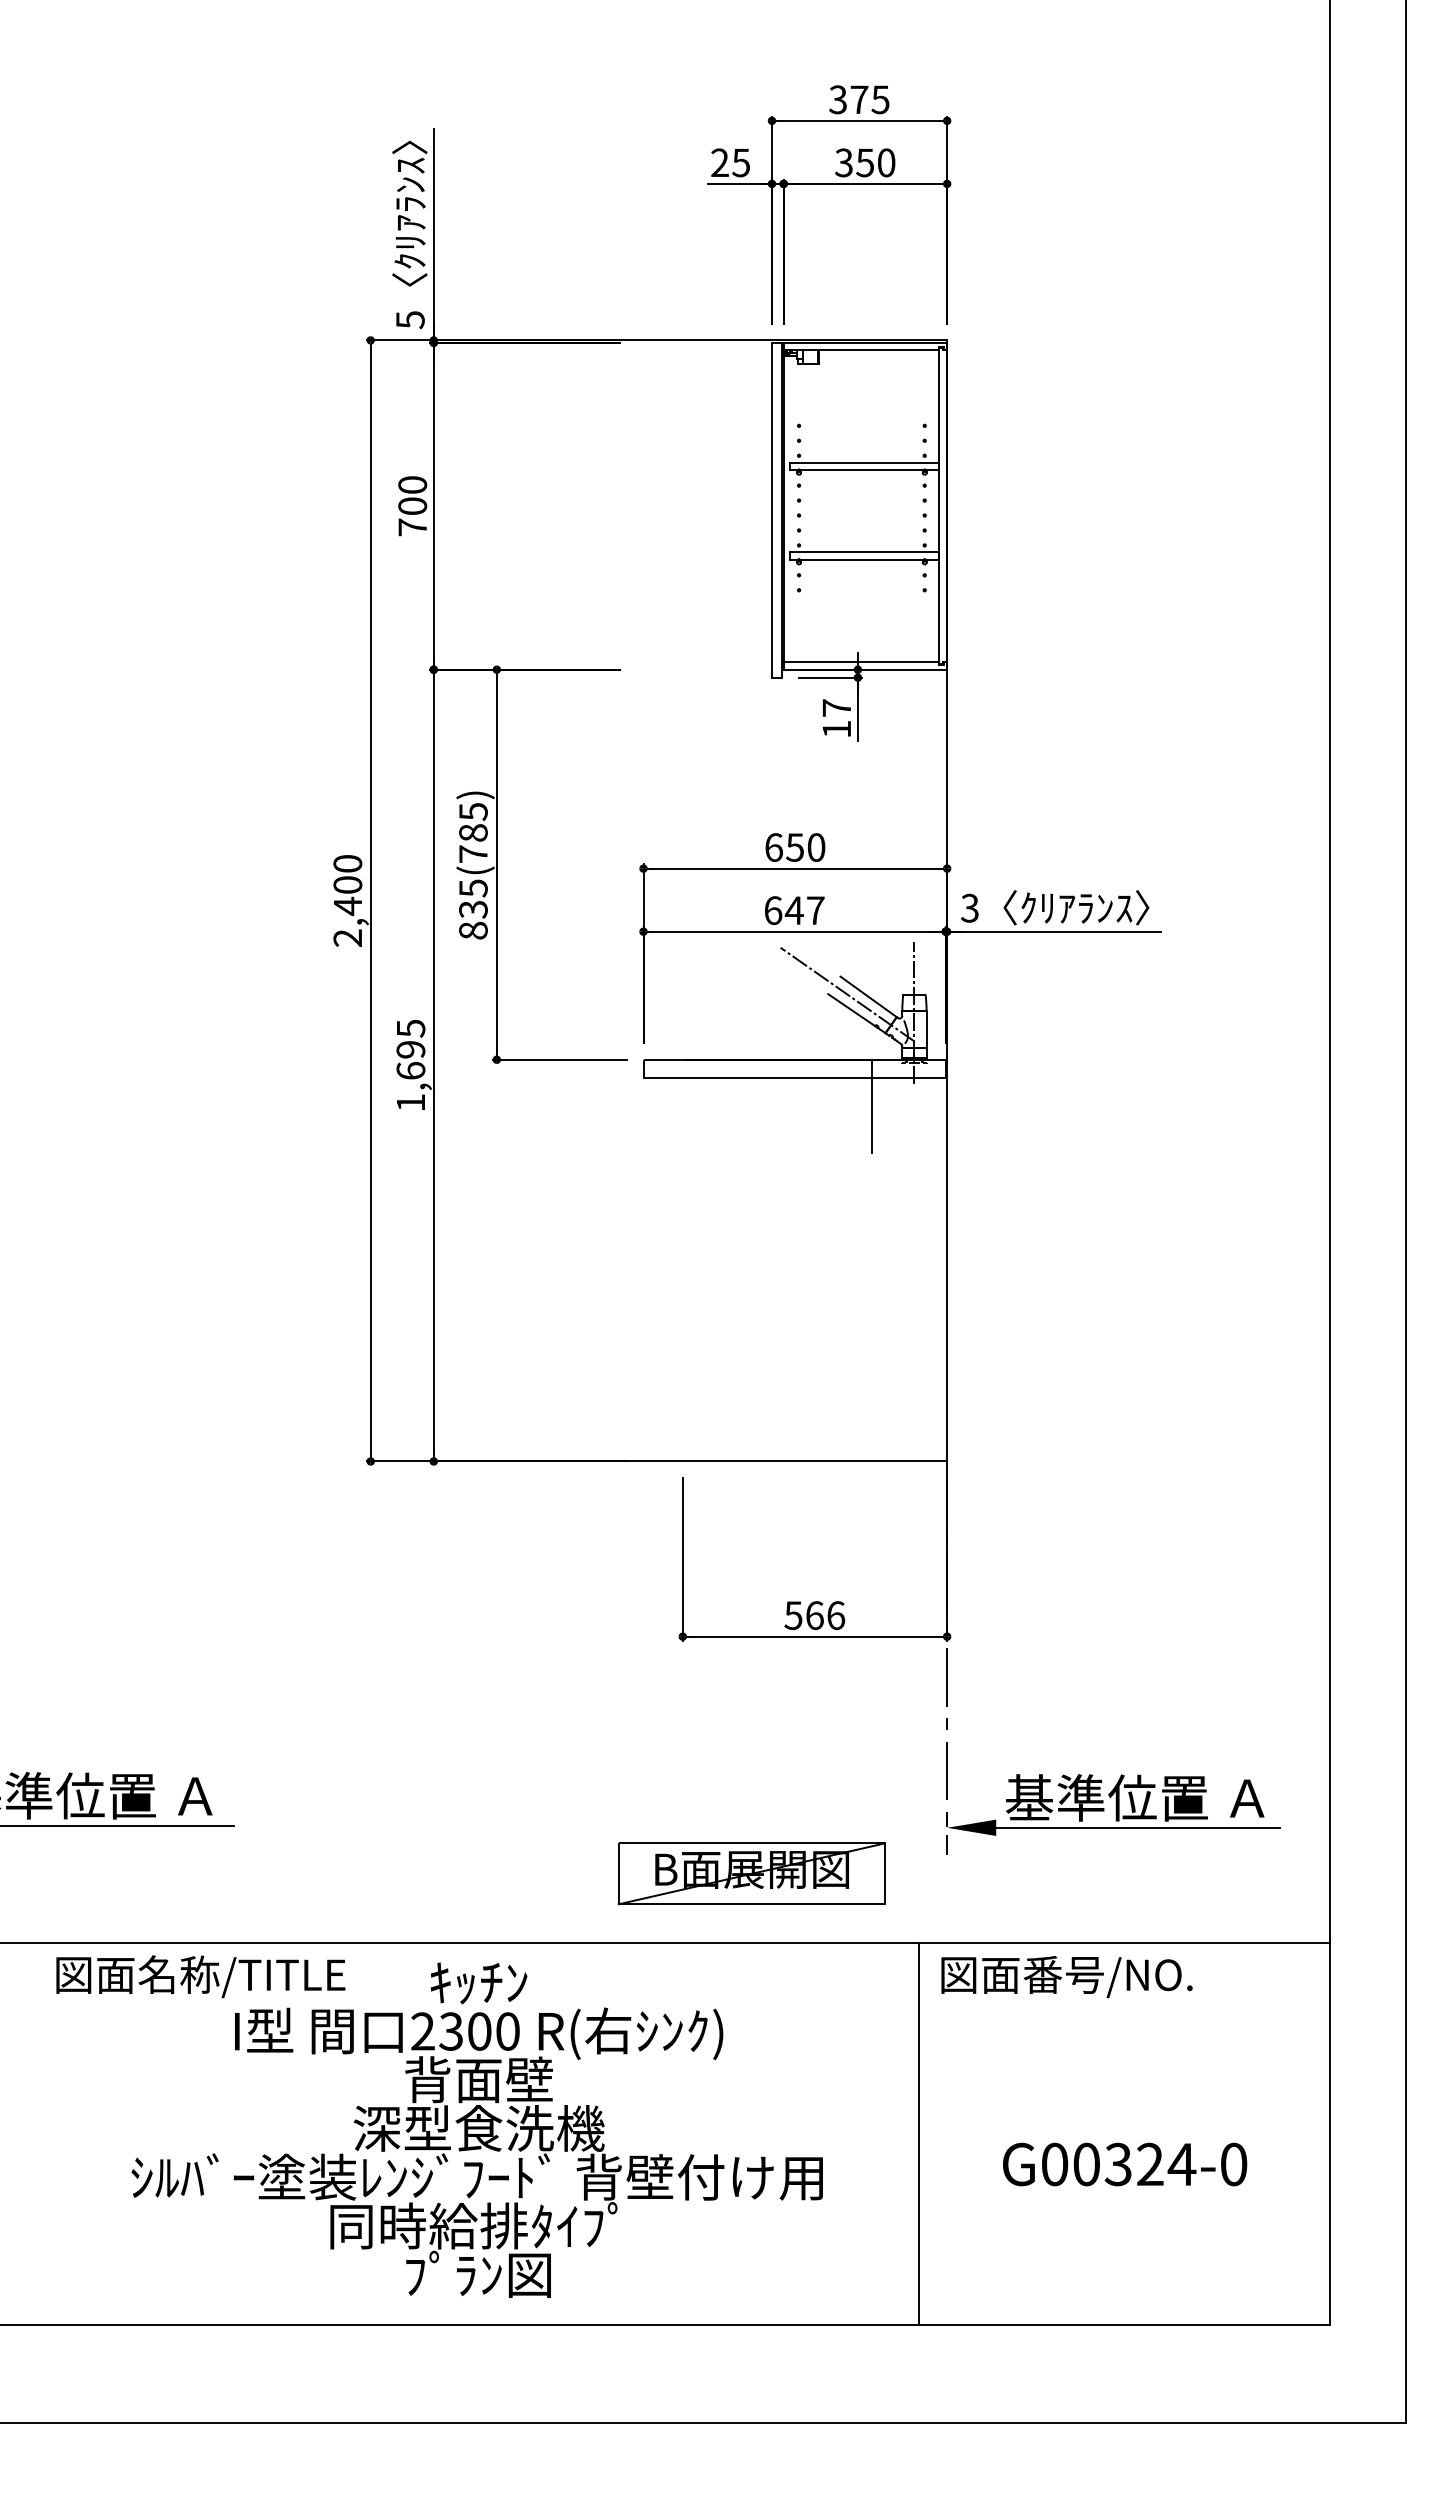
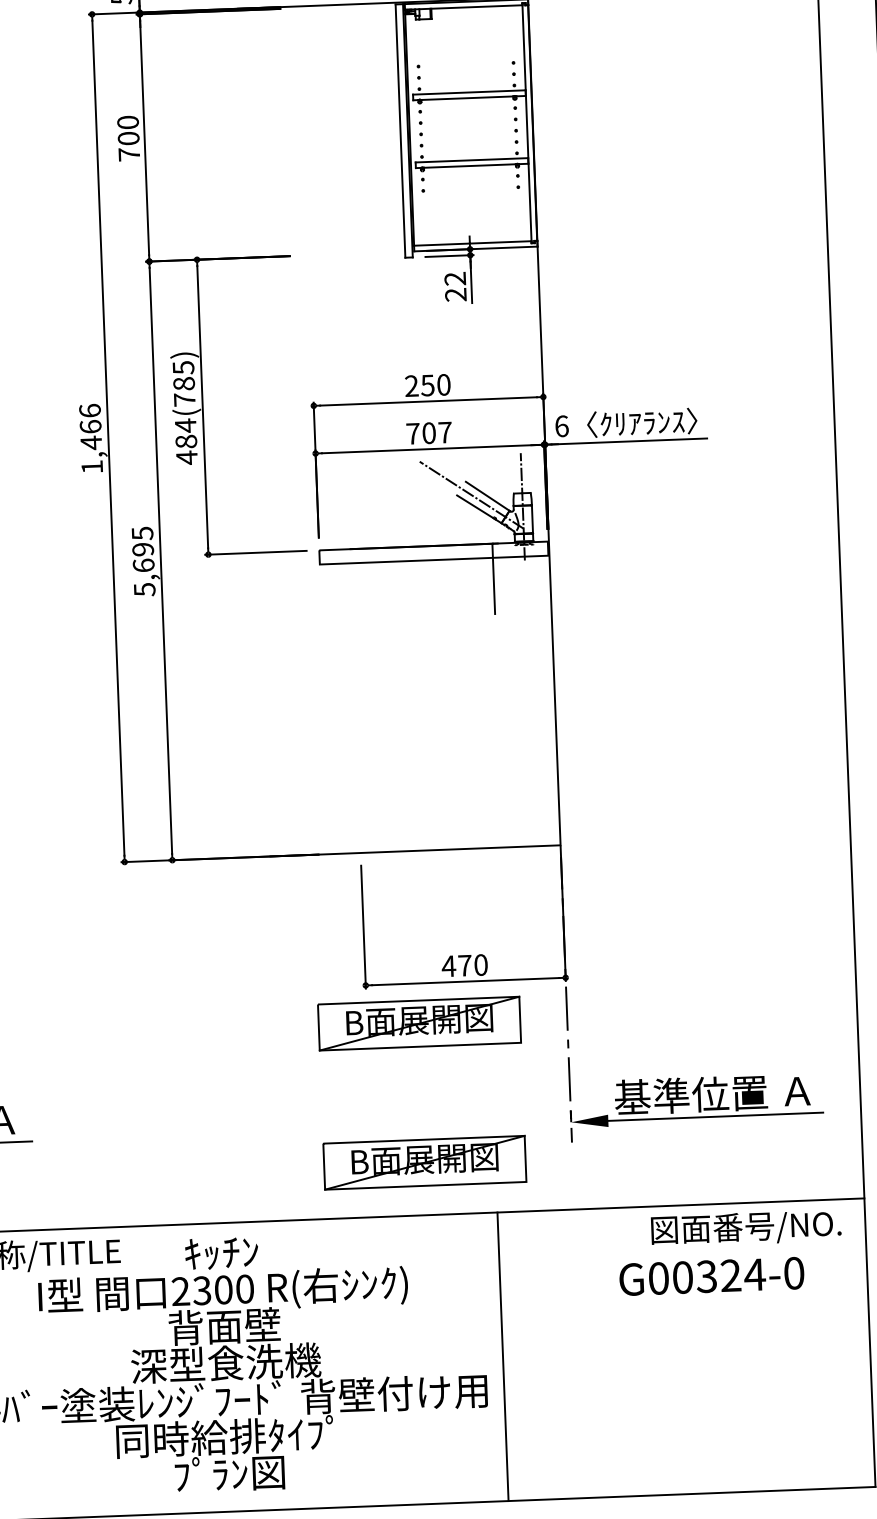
text: (836, 718) -> (455, 286), 17 -> 22
text: (773, 847) -> (411, 386), 650 -> 250
text: (347, 900) -> (90, 438), 2,400 -> 1,466
text: (970, 907) -> (562, 425), 3 -> 6
text: (473, 909) -> (186, 441), 835(785) -> 484(785)
text: (783, 910) -> (420, 433), 647 -> 707
text: (411, 1103) -> (145, 590), 1,695 -> 5,695
text: (814, 1615) -> (464, 965), 566 -> 470
part: (751, 1689) -> (419, 1023), added
text: (1066, 1977) -> (745, 1228), moved
line: (919, 2133) -> (503, 1356), moved
text: (1125, 2164) -> (712, 1276), moved

